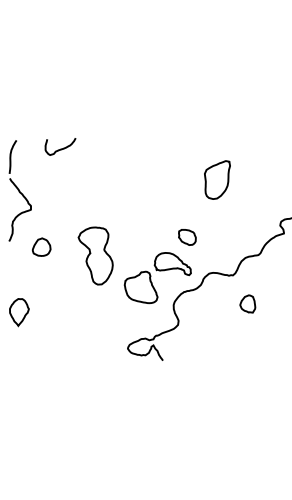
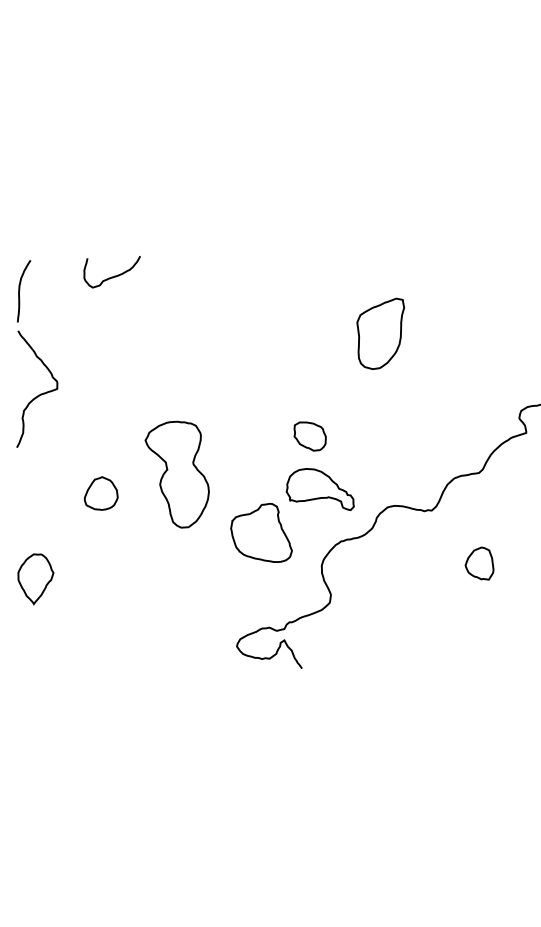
part: (217, 179) -> (380, 332), moved
part: (187, 237) -> (310, 436), moved
part: (41, 246) -> (100, 492), moved
part: (247, 303) -> (479, 562), moved

